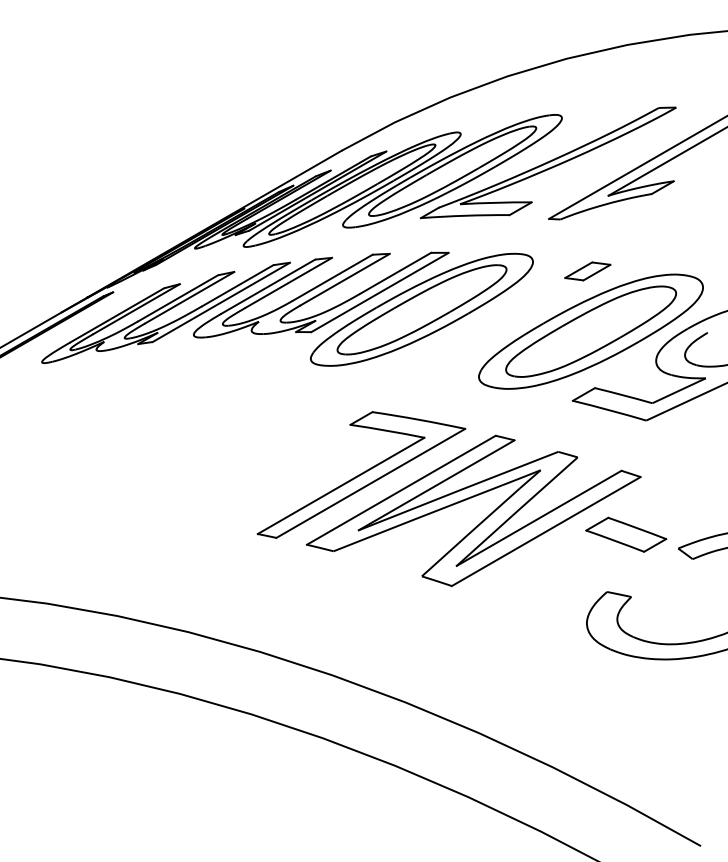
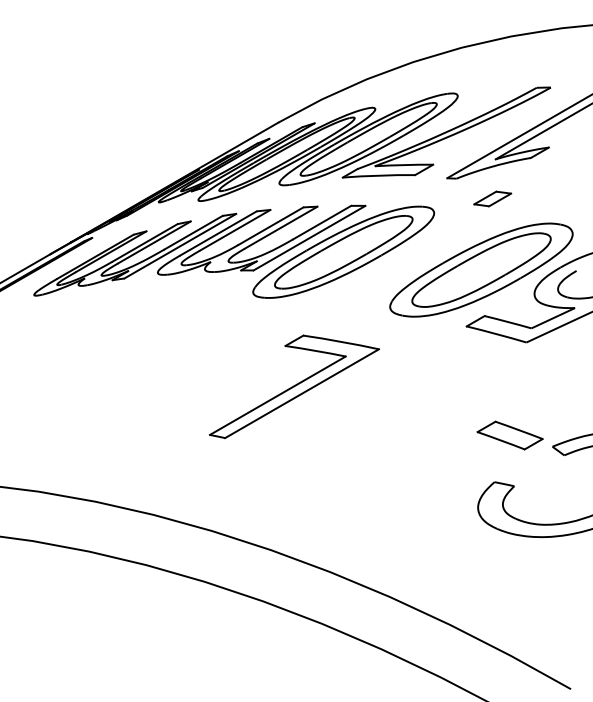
part: (587, 271) -> (492, 199), moved
part: (469, 499) -> (382, 406), removed

